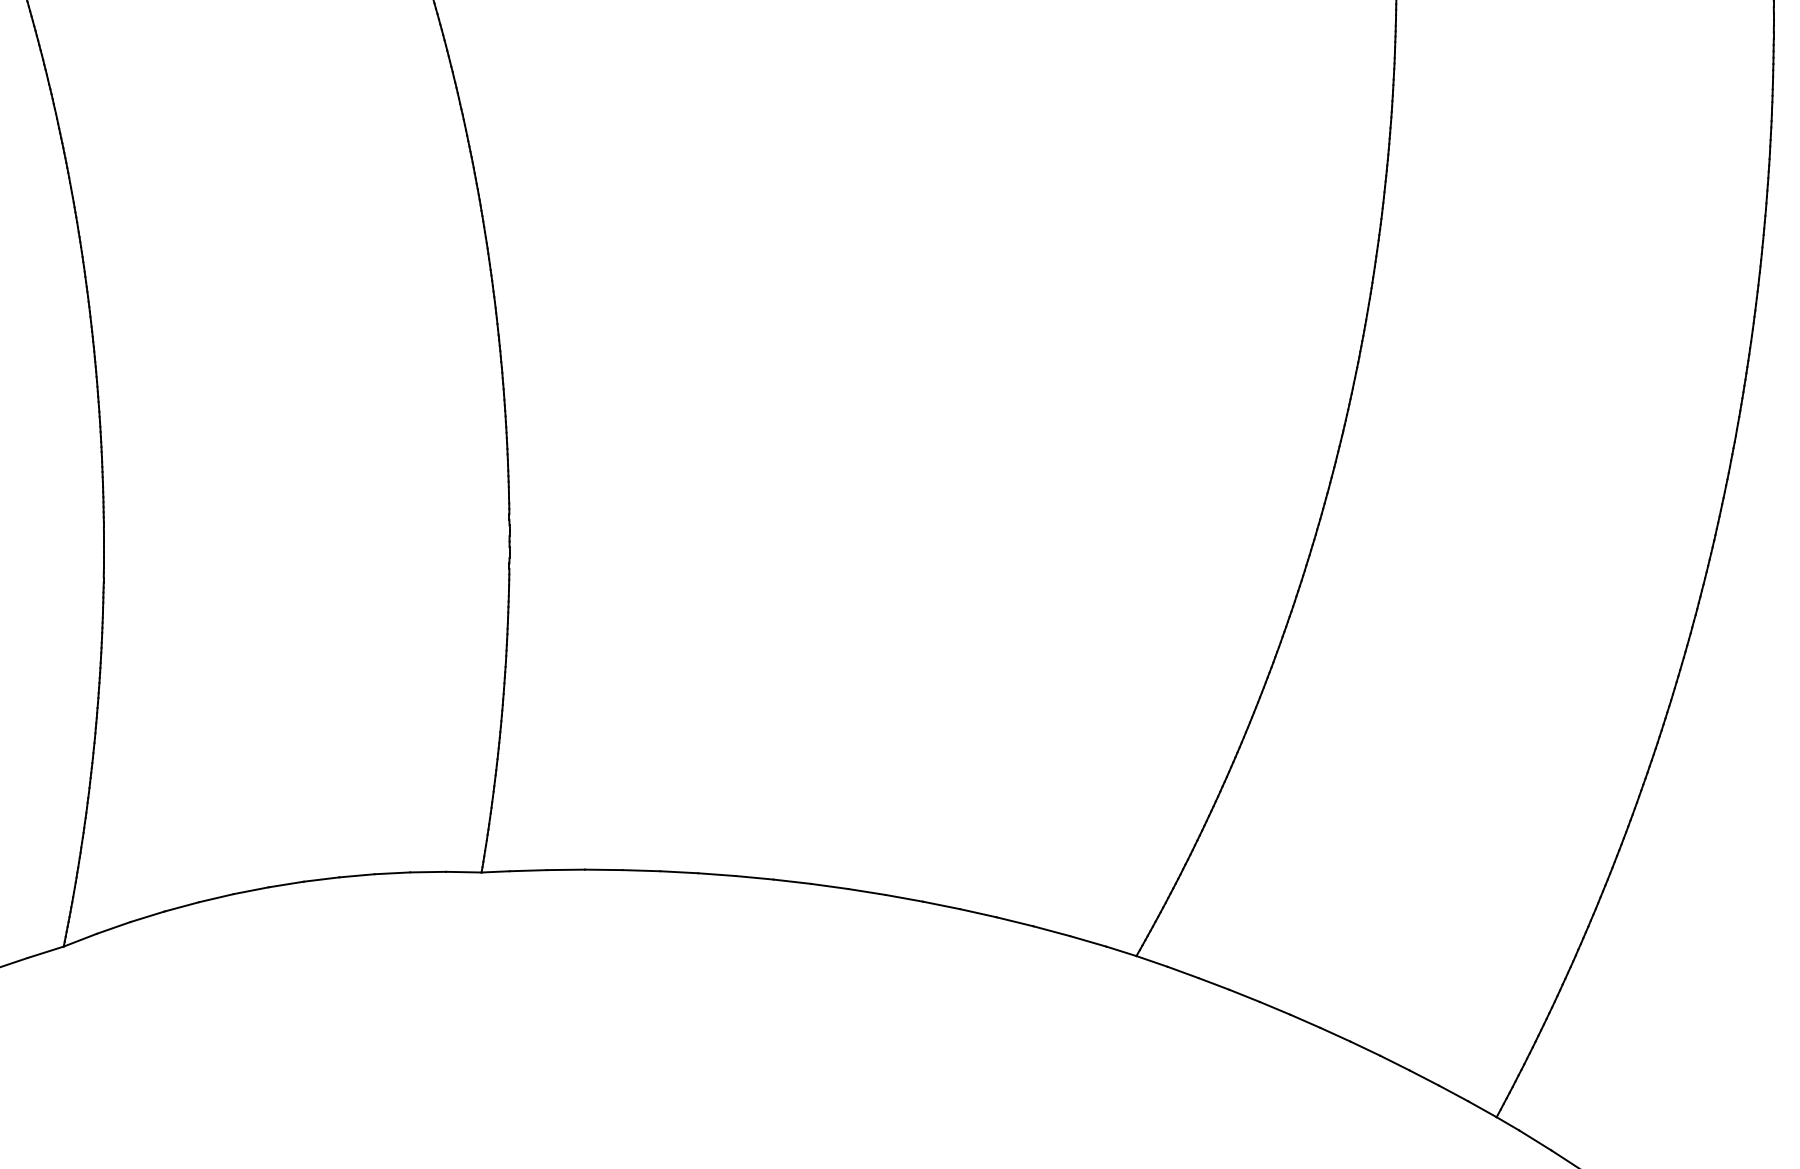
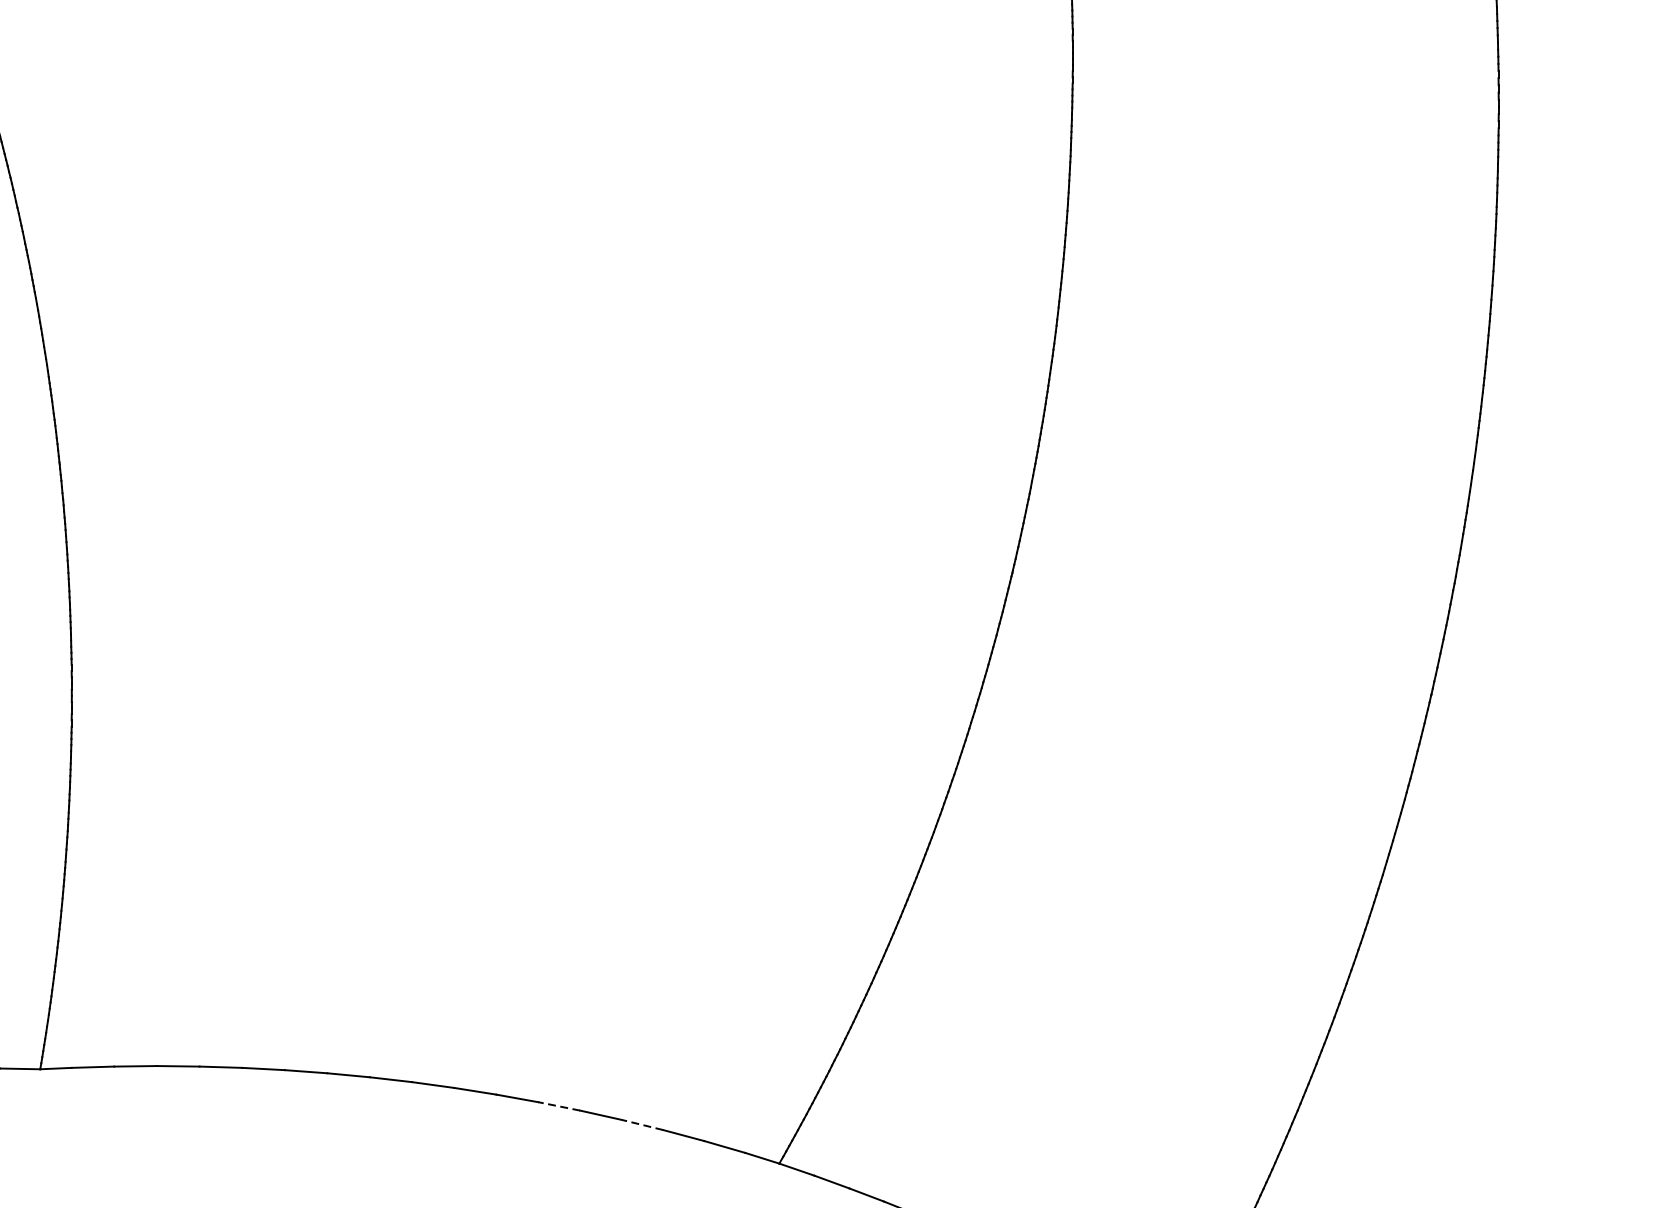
line: (941, 905) -> (559, 1106), solid -> dashed
line: (1015, 921) -> (642, 1124), solid -> dashed

